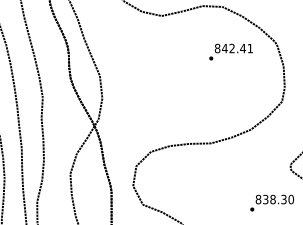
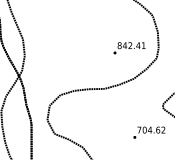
text: (230, 51) -> (129, 47), moved
text: (274, 199) -> (151, 130), 838.30 -> 704.62

